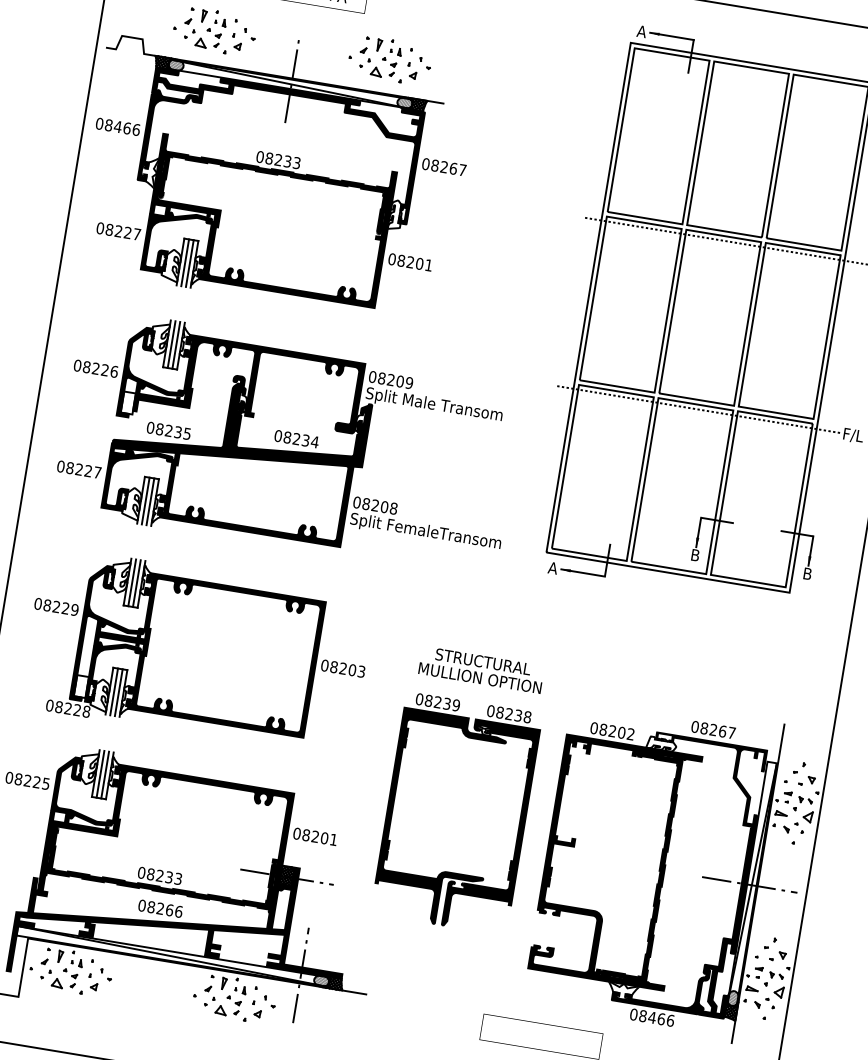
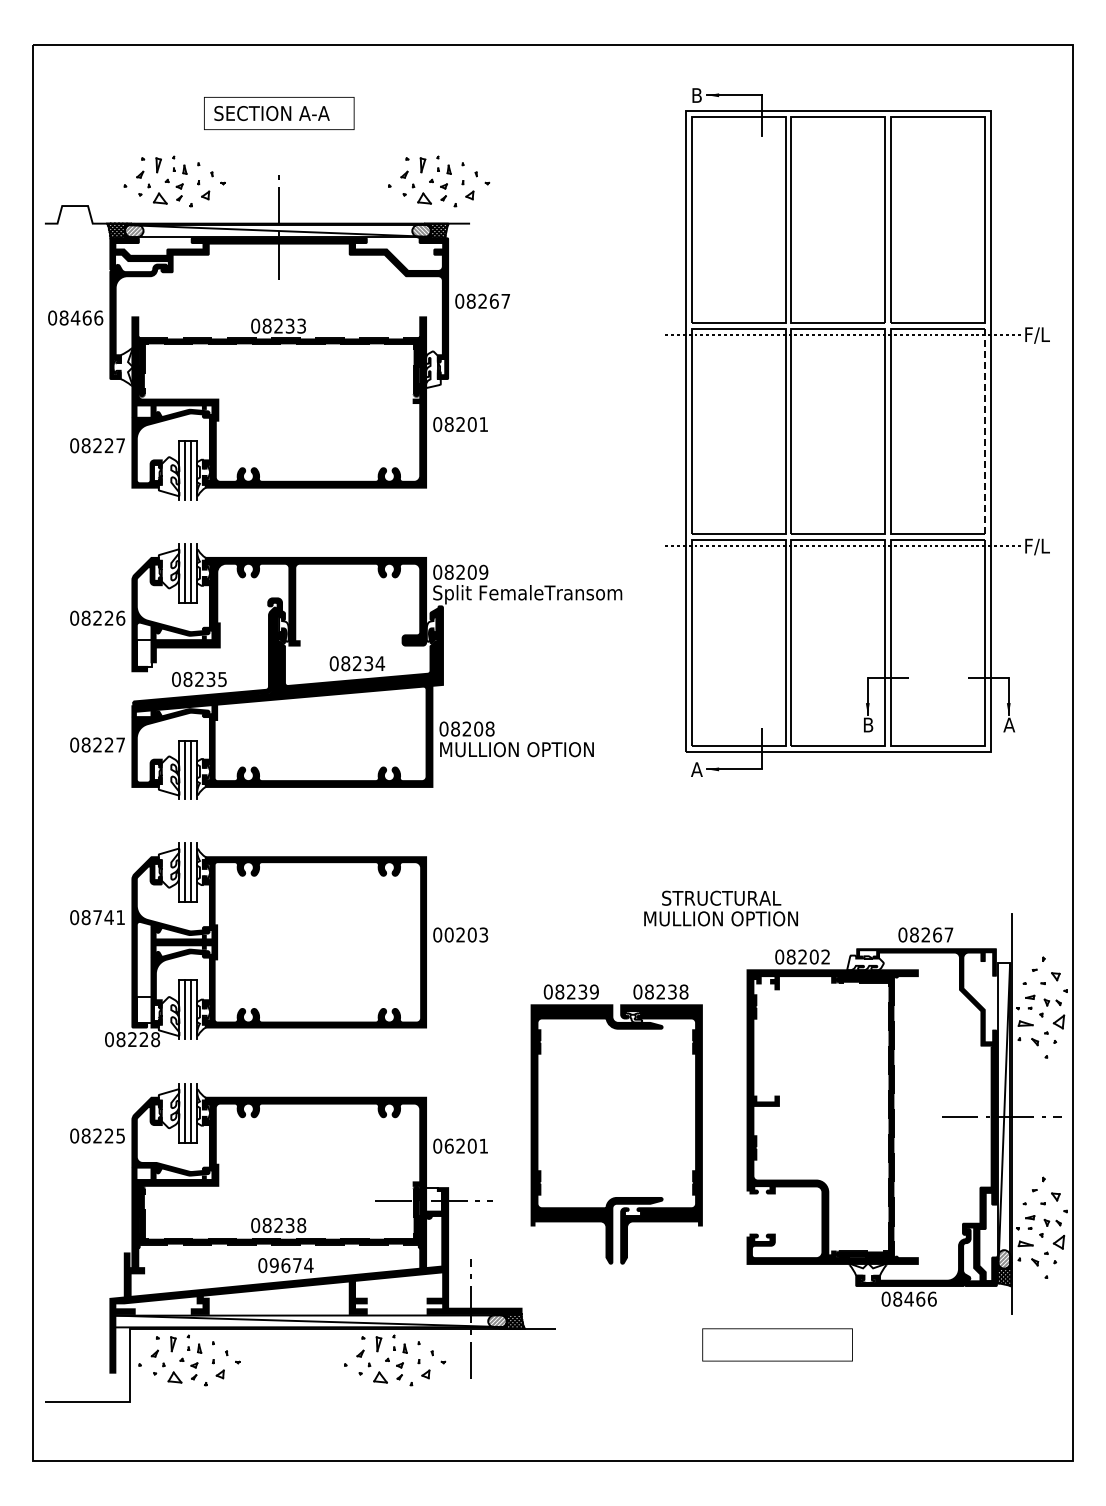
text: (641, 31) -> (696, 95), A -> B
part: (390, 60) -> (439, 181), moved
line: (827, 337) -> (985, 431), solid -> dashed
text: (460, 408) -> (551, 592), Split Male Transom -> Split FemaleTransom
text: (425, 532) -> (533, 751), Split FemaleTransom -> MULLION OPTION
text: (807, 573) -> (1009, 724), B -> A
text: (65, 608) -> (109, 917), 08229 -> 08741
text: (333, 666) -> (448, 934), 08203 -> 00203
text: (481, 669) -> (720, 908), moved
text: (305, 834) -> (448, 1145), 08201 -> 06201
part: (446, 871) -> (616, 1197), moved
hatch: (287, 875) -> (434, 1199), removed
text: (178, 878) -> (301, 1225), 08233 -> 08238
text: (164, 909) -> (291, 1265), 08266 -> 09674

